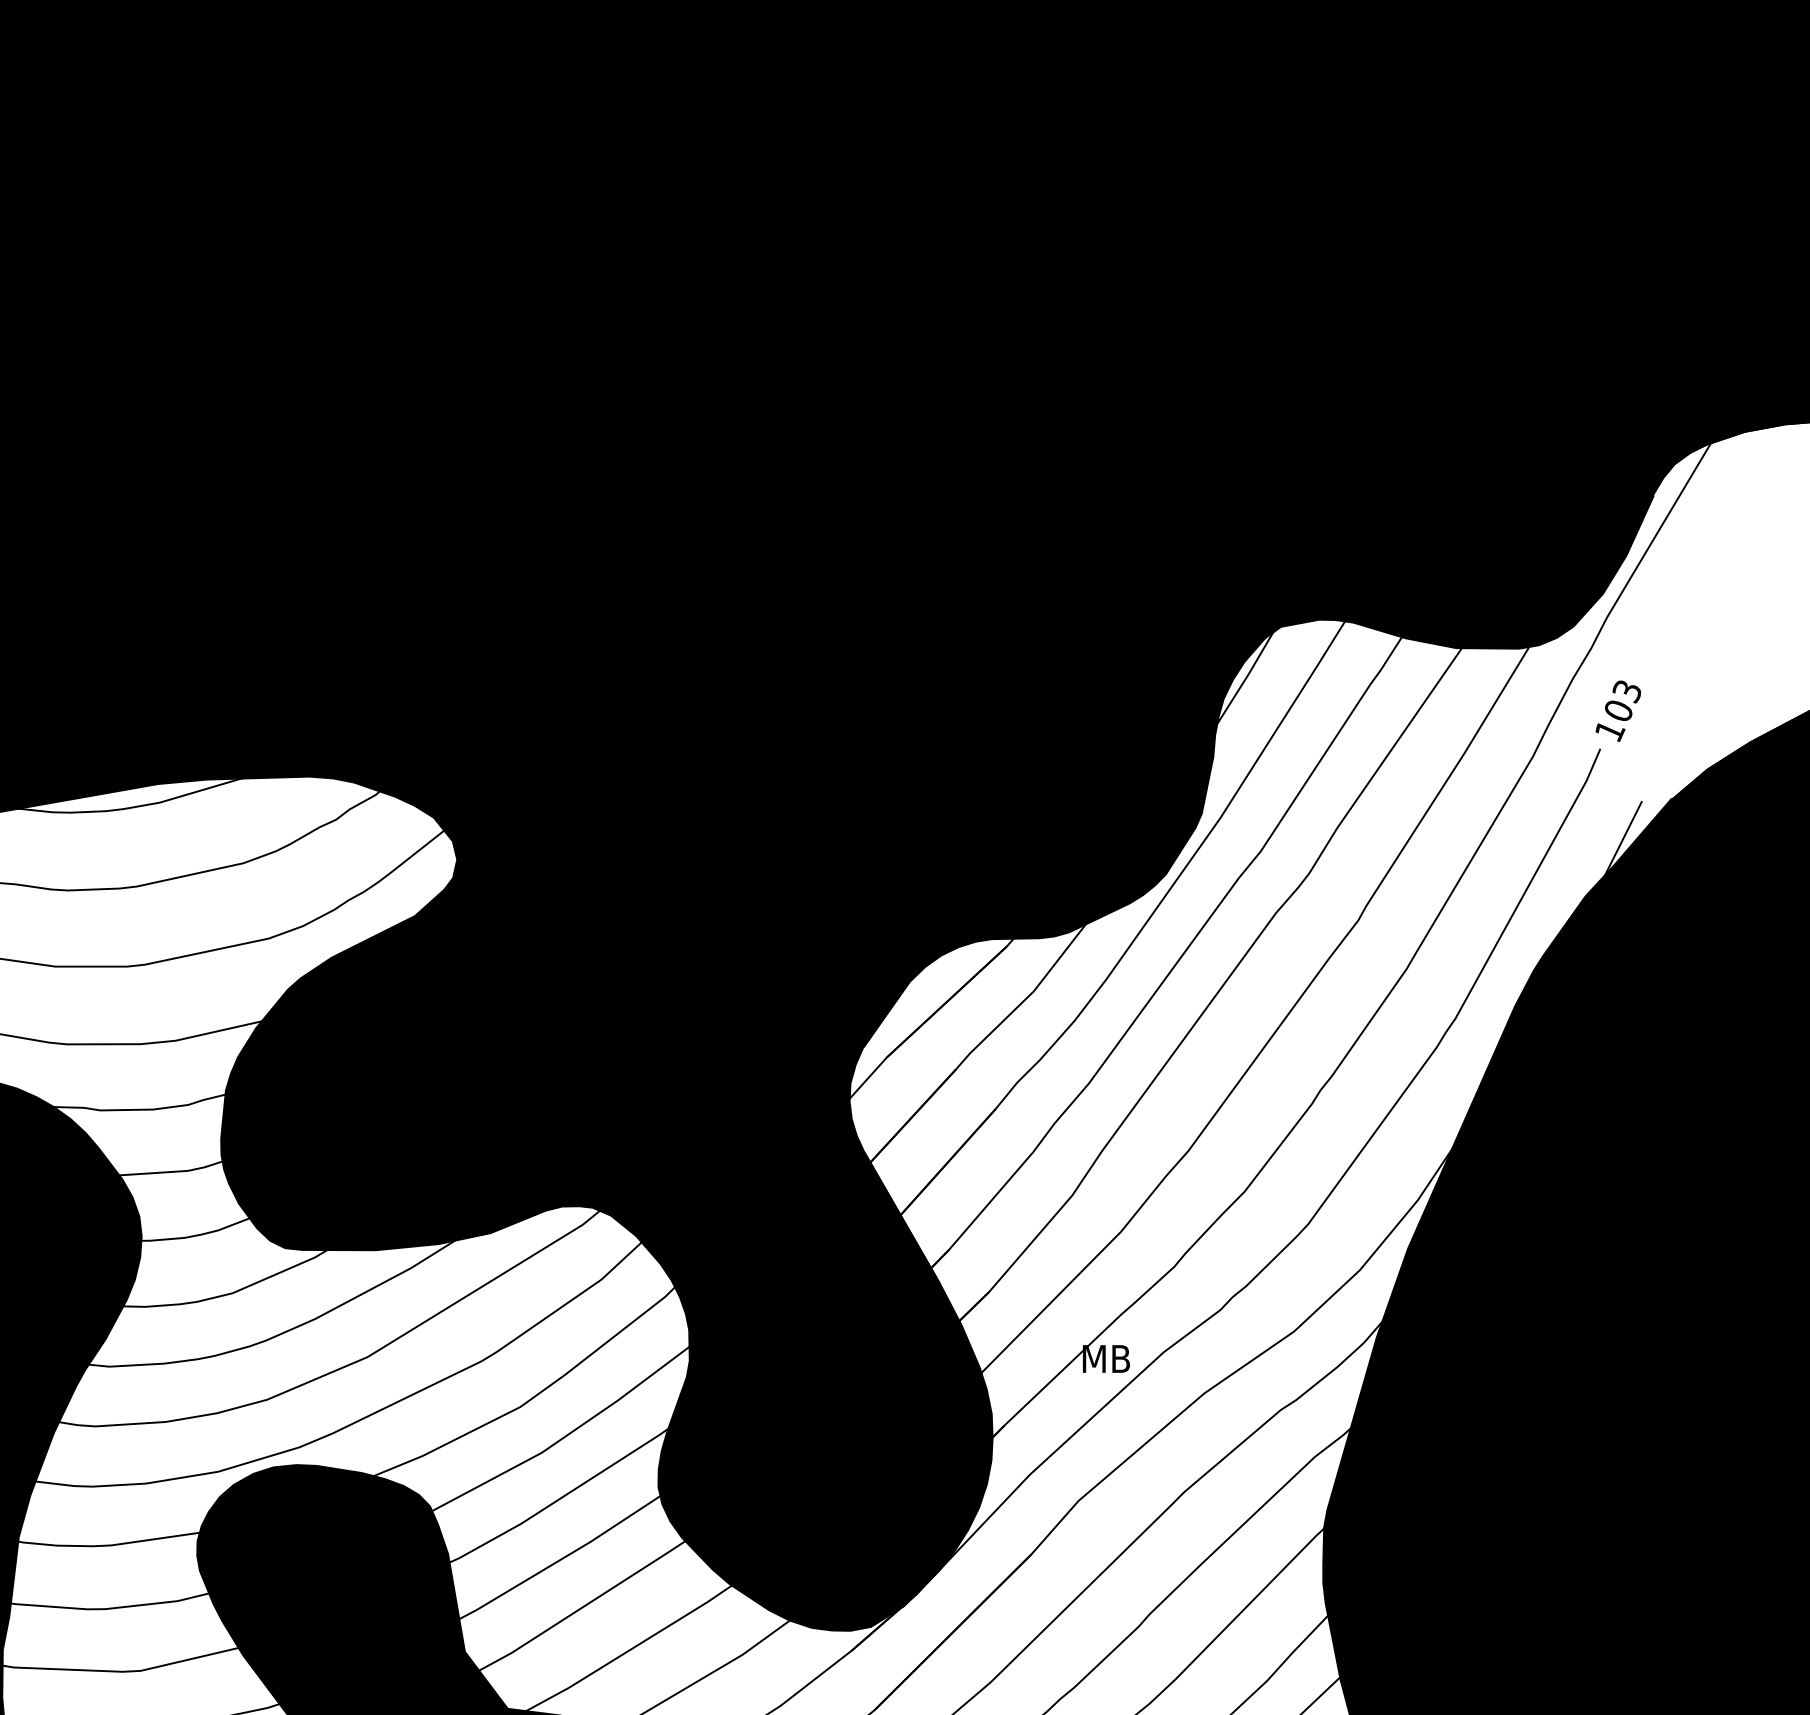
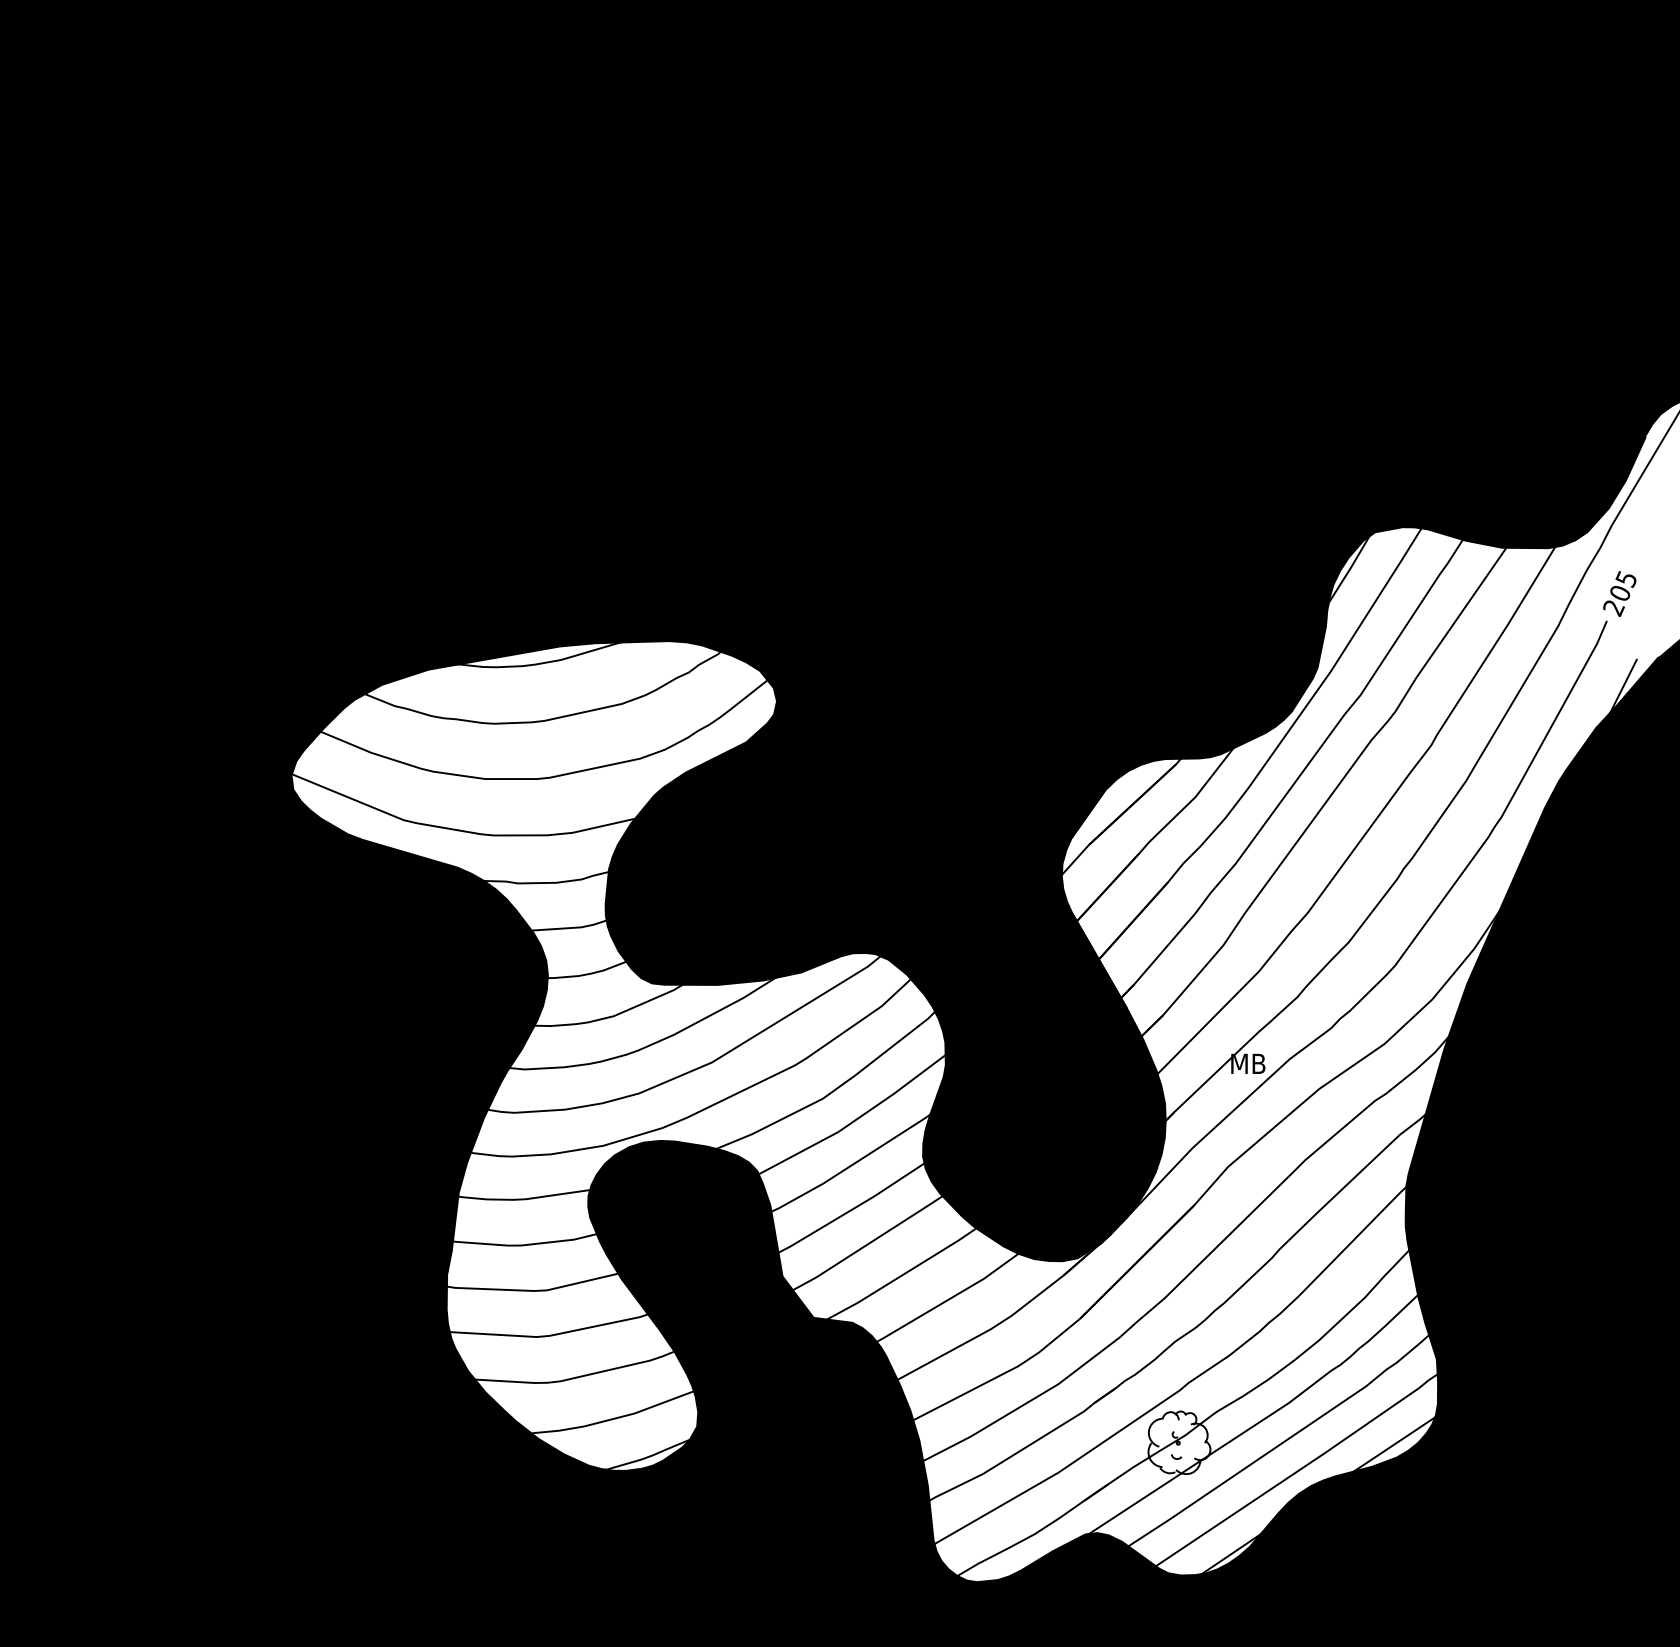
text: (1617, 712) -> (1619, 594), 103 -> 205

